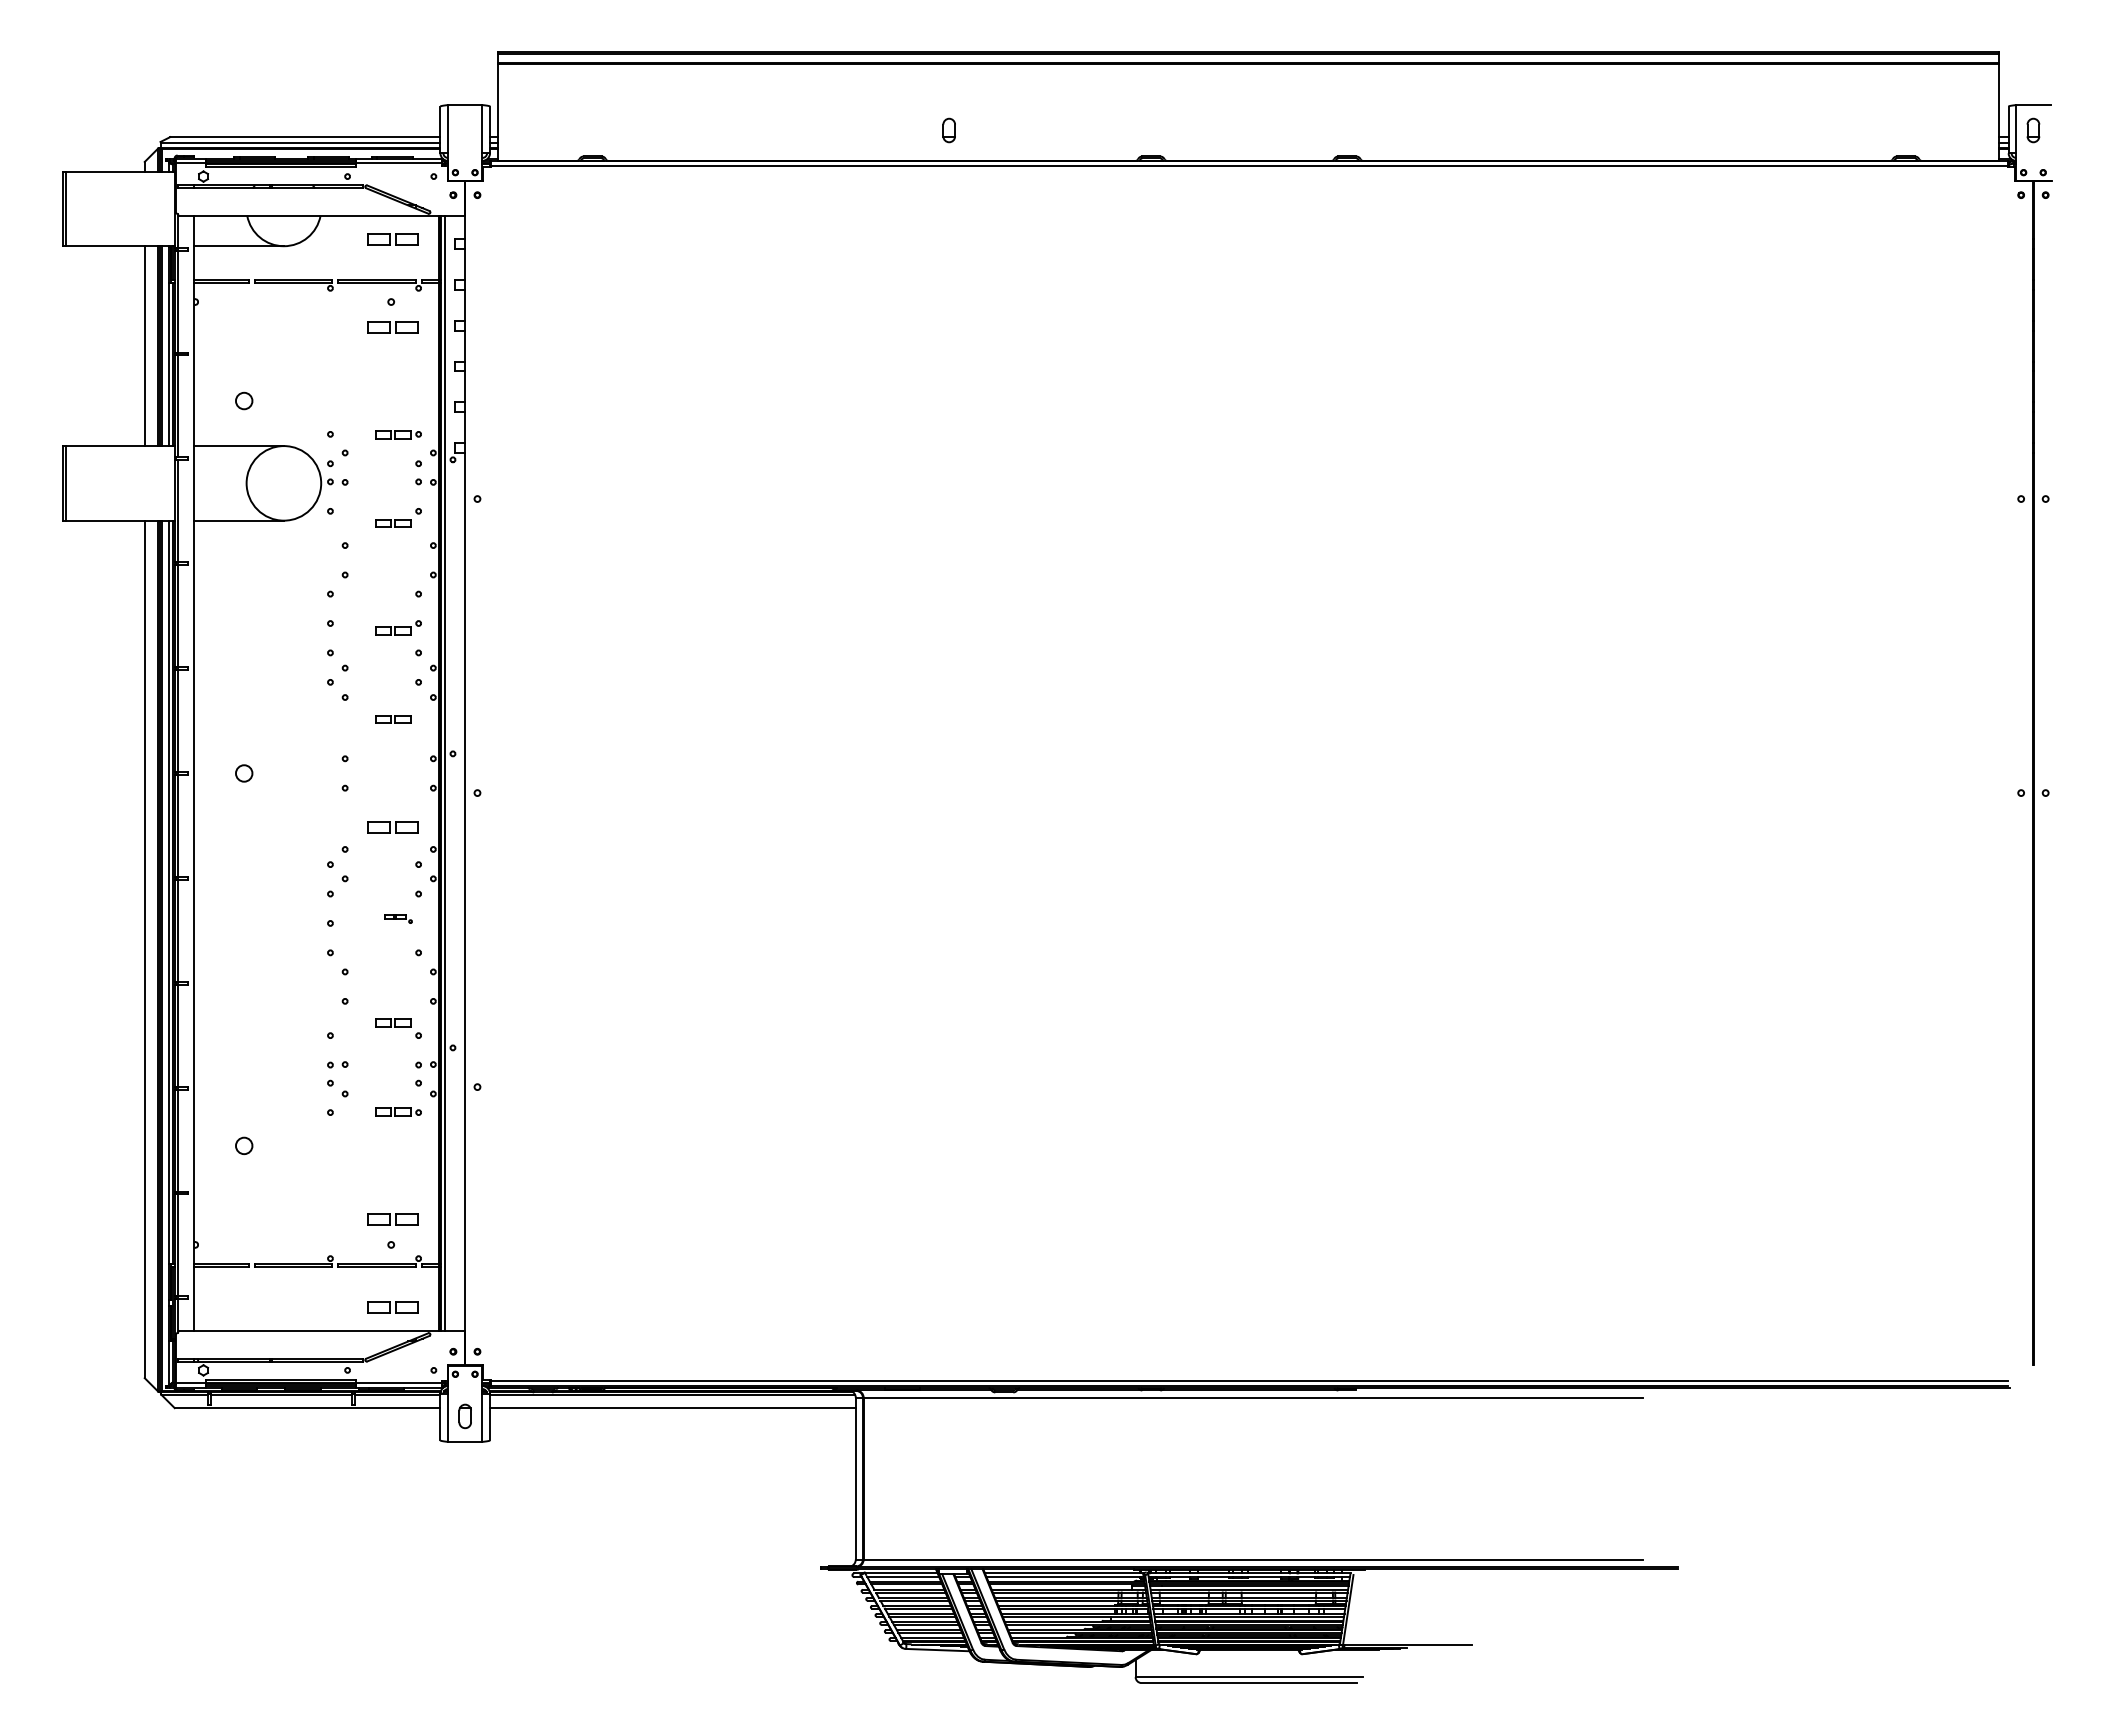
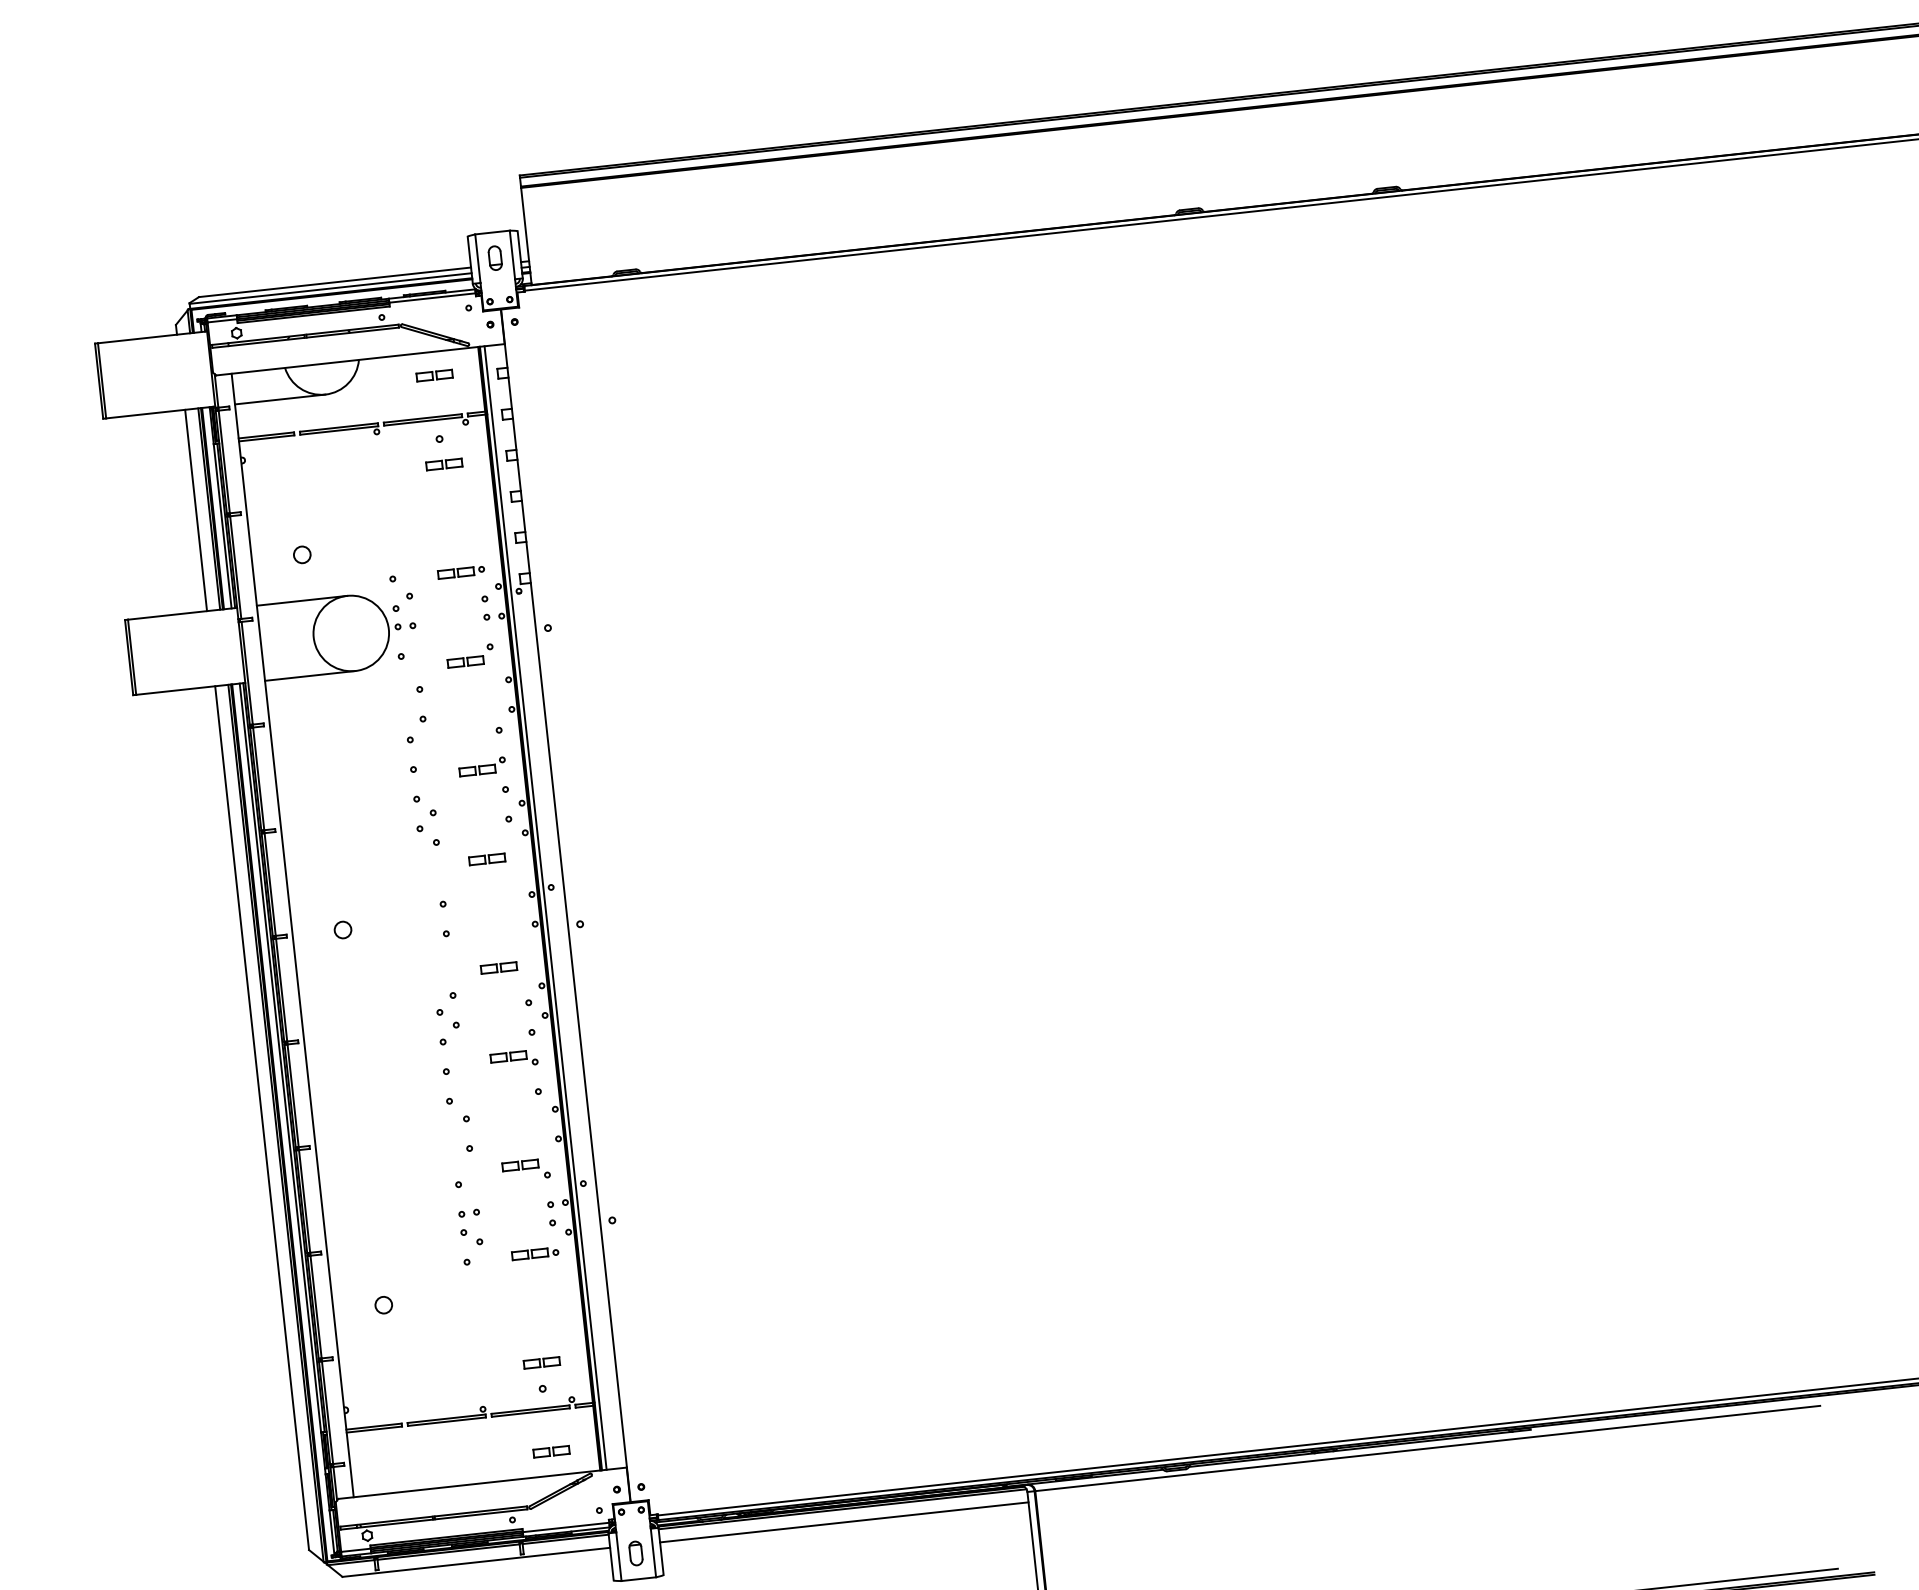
part: (948, 130) -> (494, 258), moved
part: (393, 238) -> (434, 374), size x0.71
part: (393, 327) -> (444, 464), size x0.71
part: (393, 826) -> (499, 967), size x0.71
part: (398, 918) -> (514, 1059), size x1.67
part: (393, 1219) -> (542, 1362), size x0.71
part: (393, 1307) -> (551, 1451), size x0.71

